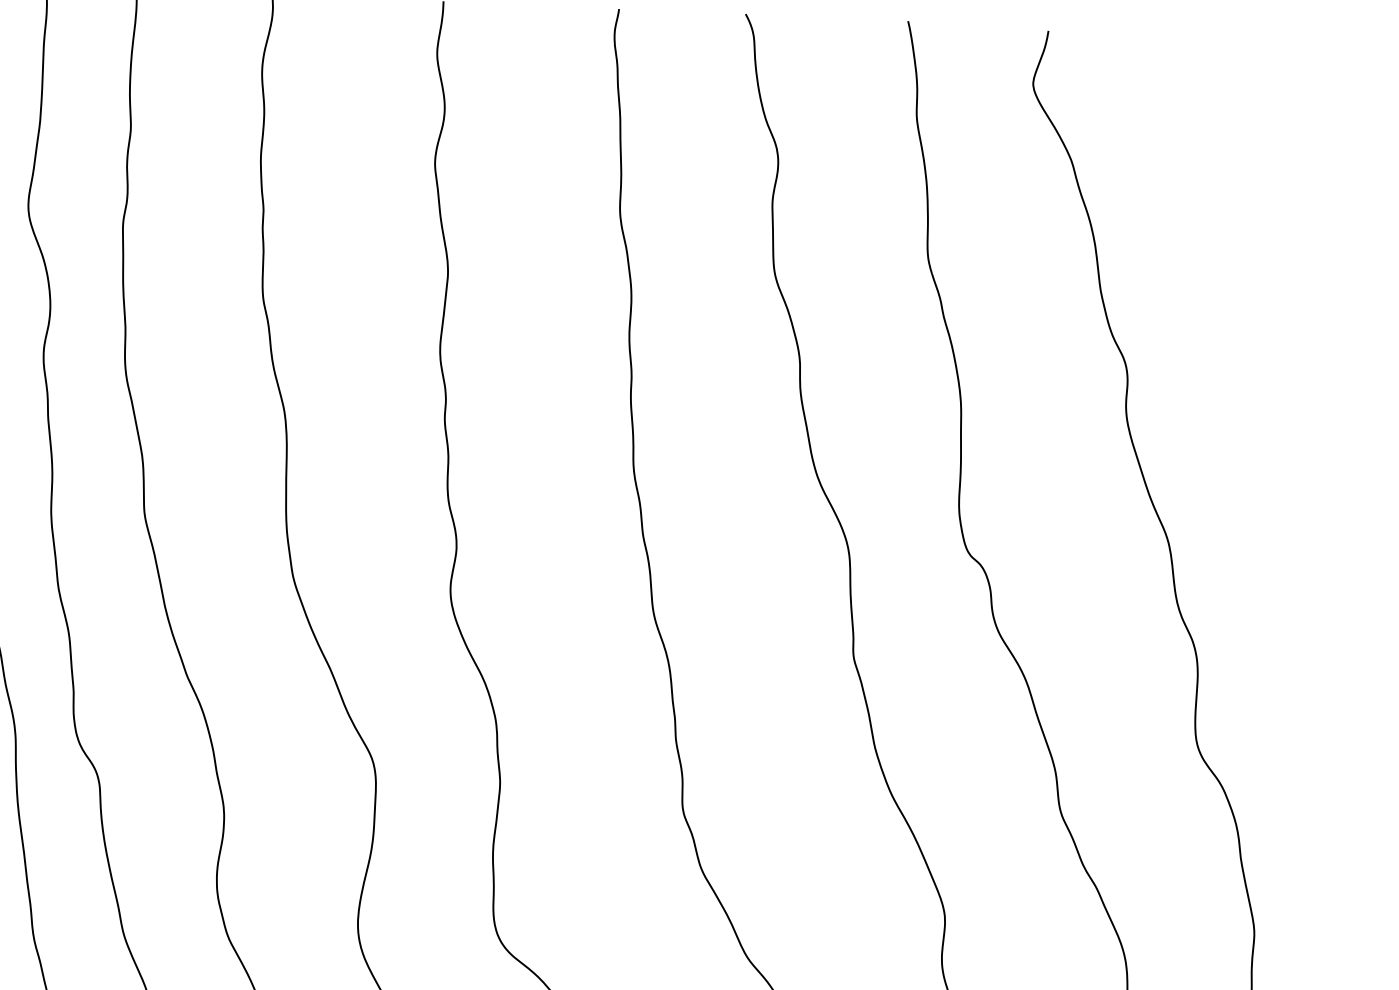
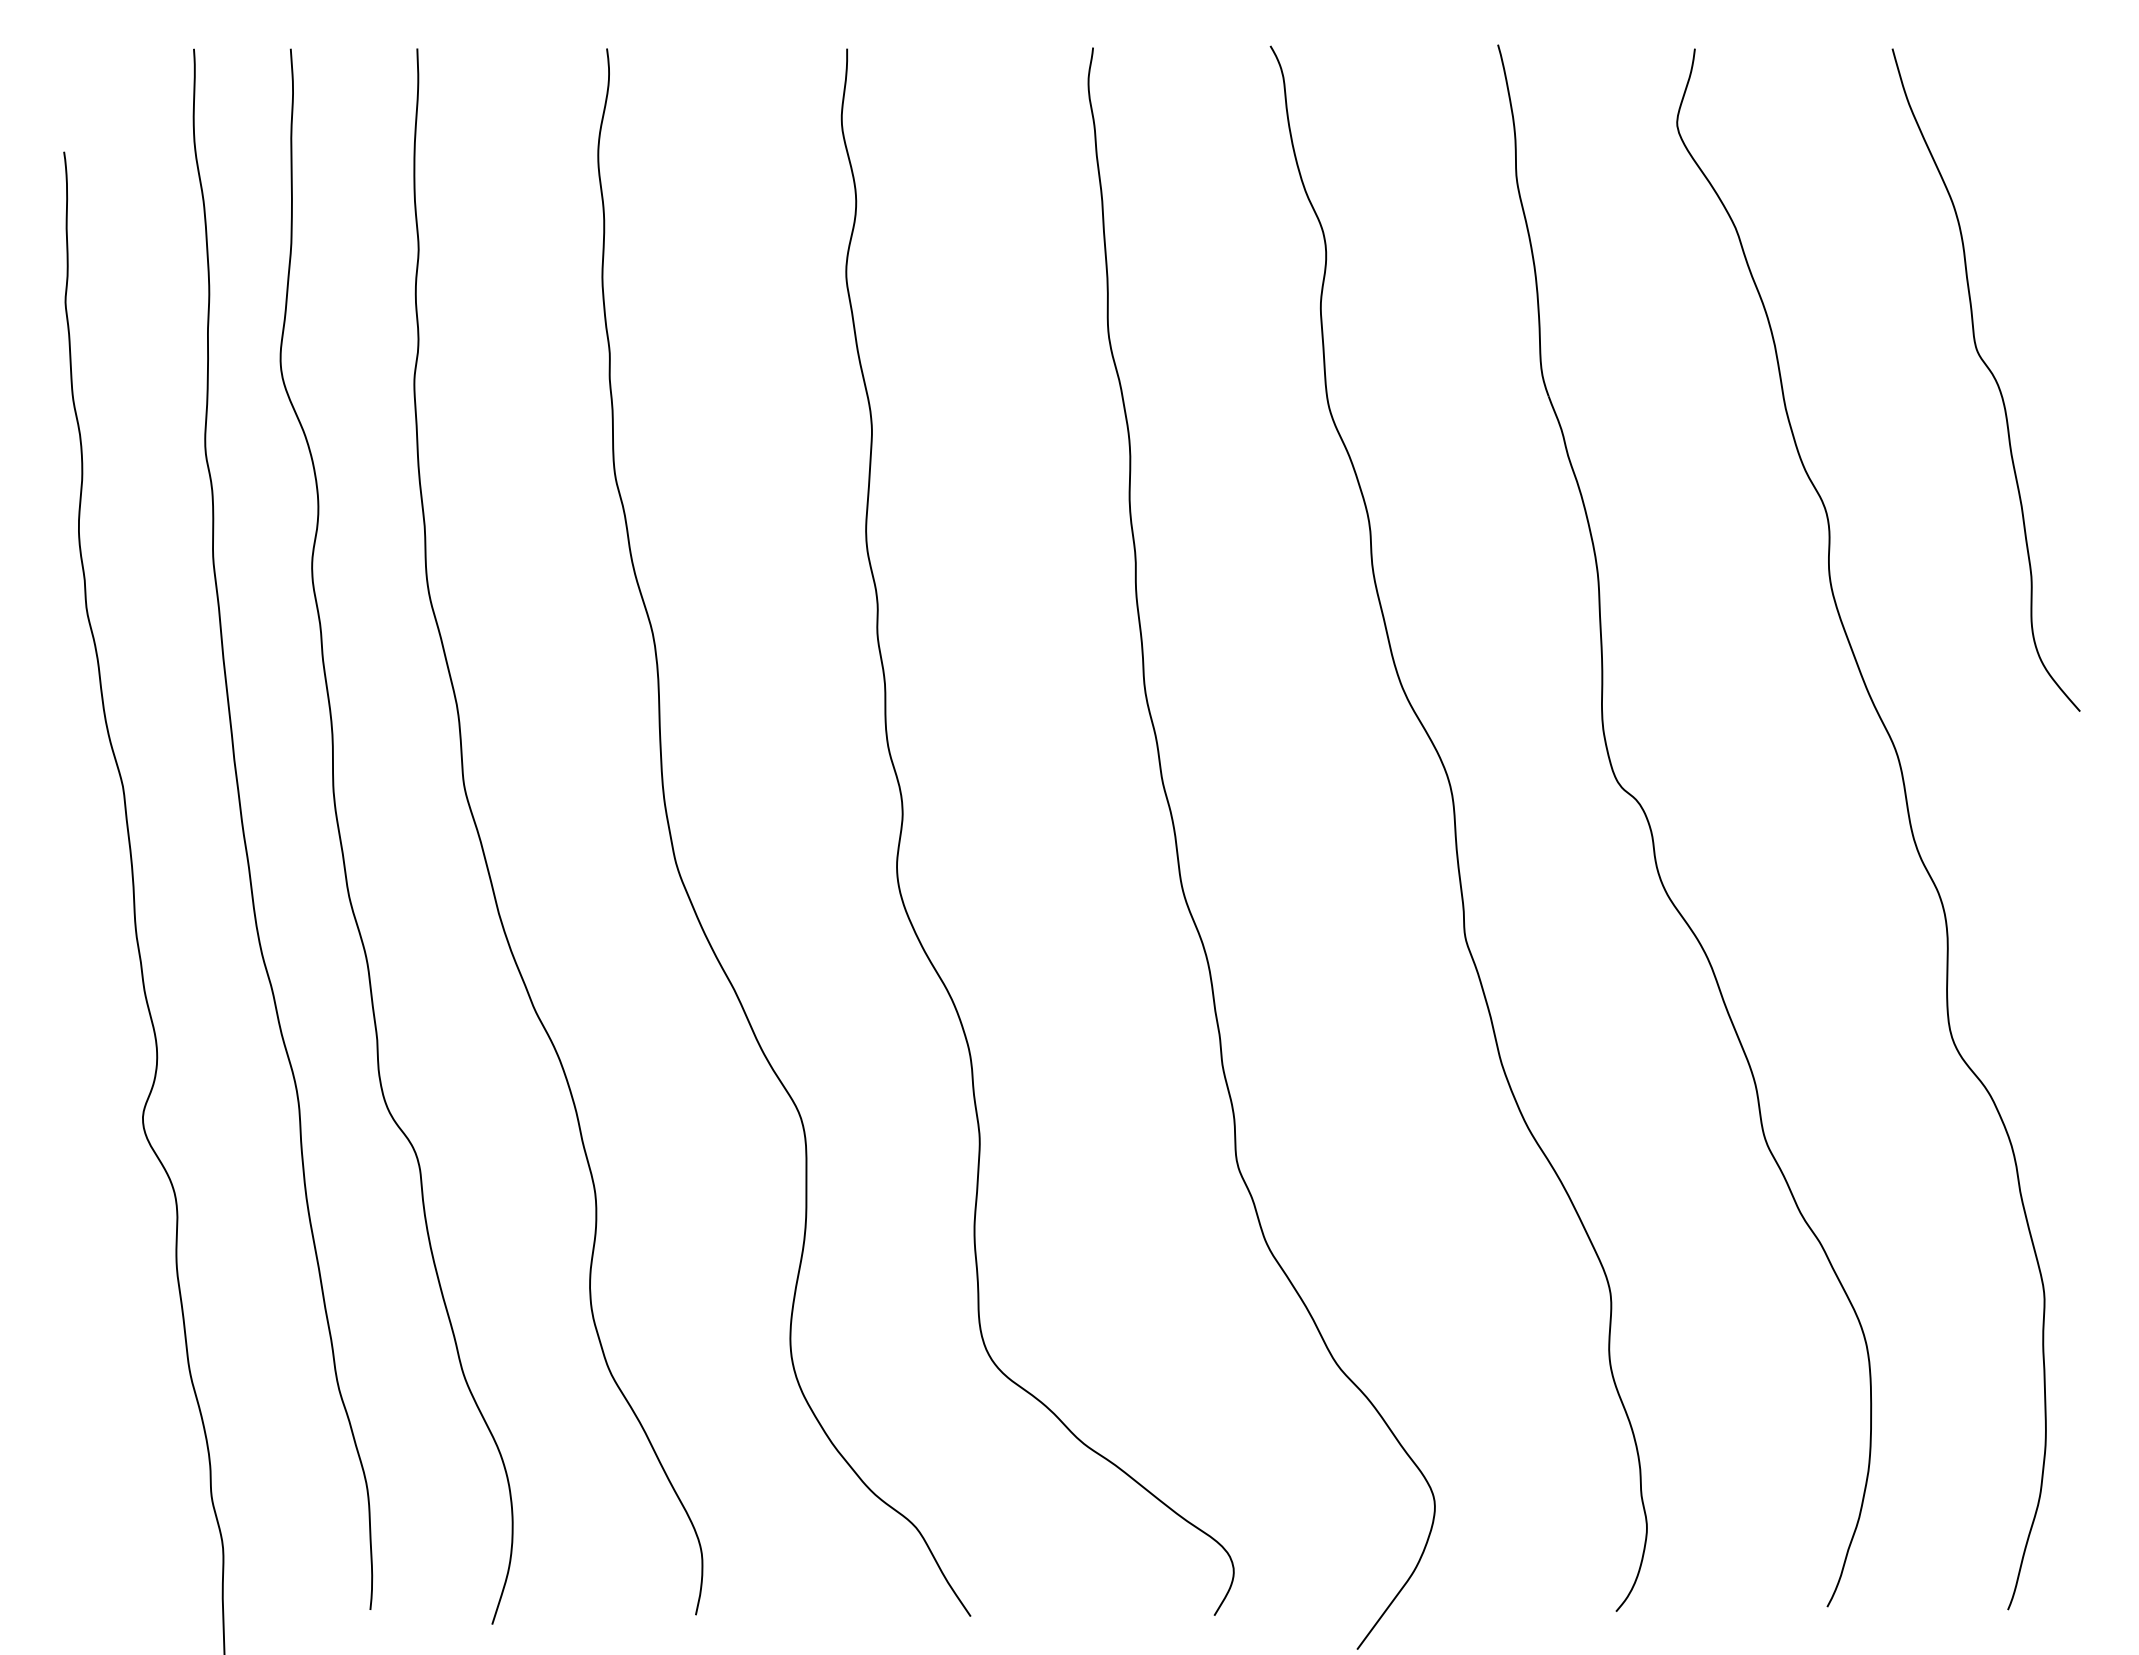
curve: (1249, 275) -> (1992, 376), added

